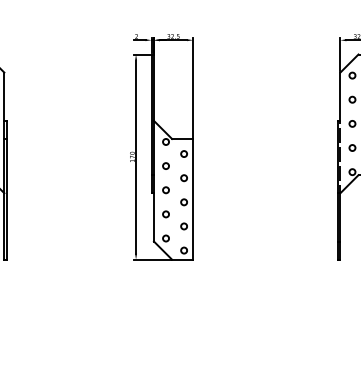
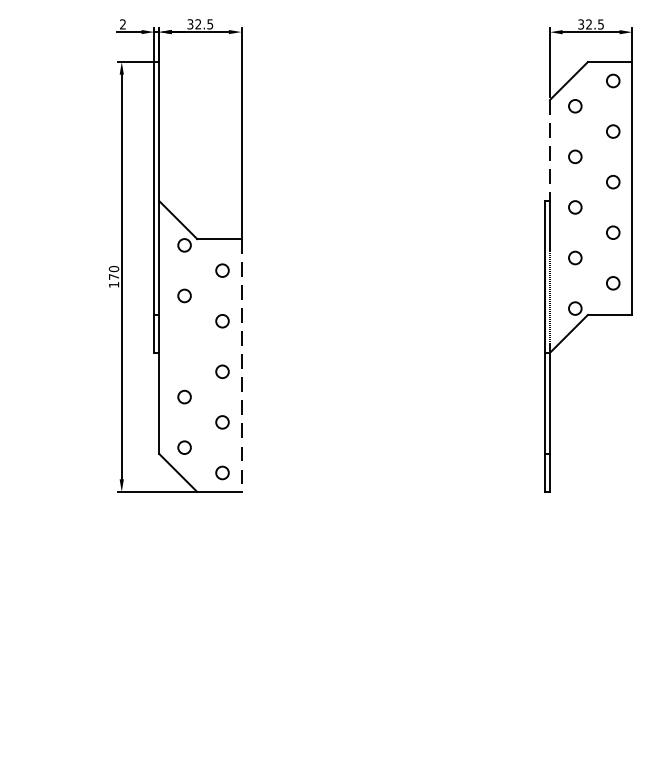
line: (340, 97) -> (550, 152), solid -> dashed
circle: (165, 190) -> (183, 347), removed
line: (193, 199) -> (242, 365), solid -> dashed

